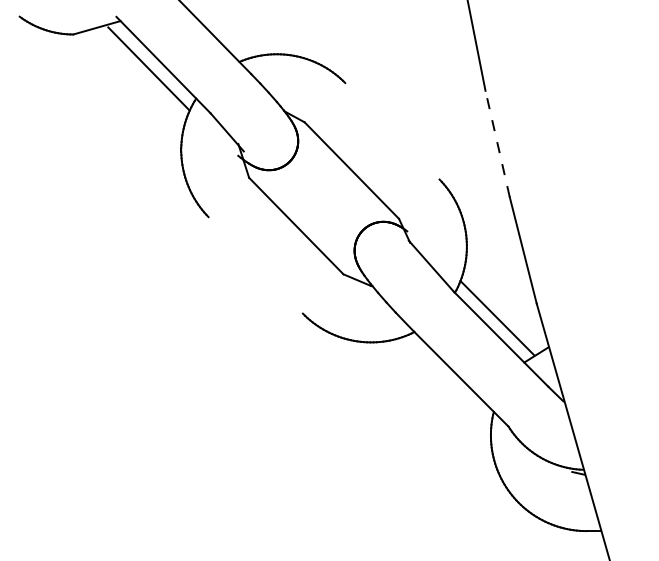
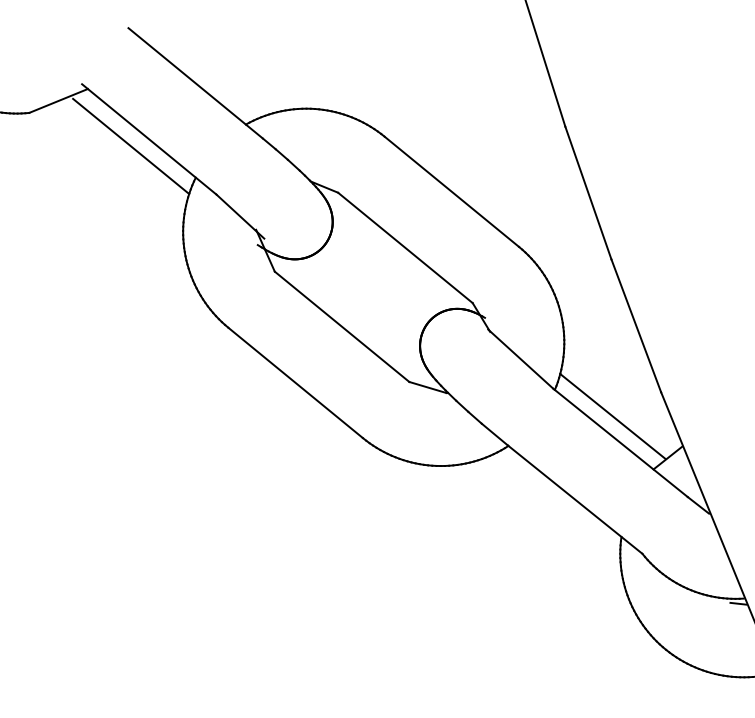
line: (392, 131) -> (451, 192), added
line: (497, 143) -> (588, 192), dashed -> solid
line: (255, 265) -> (295, 383), added

